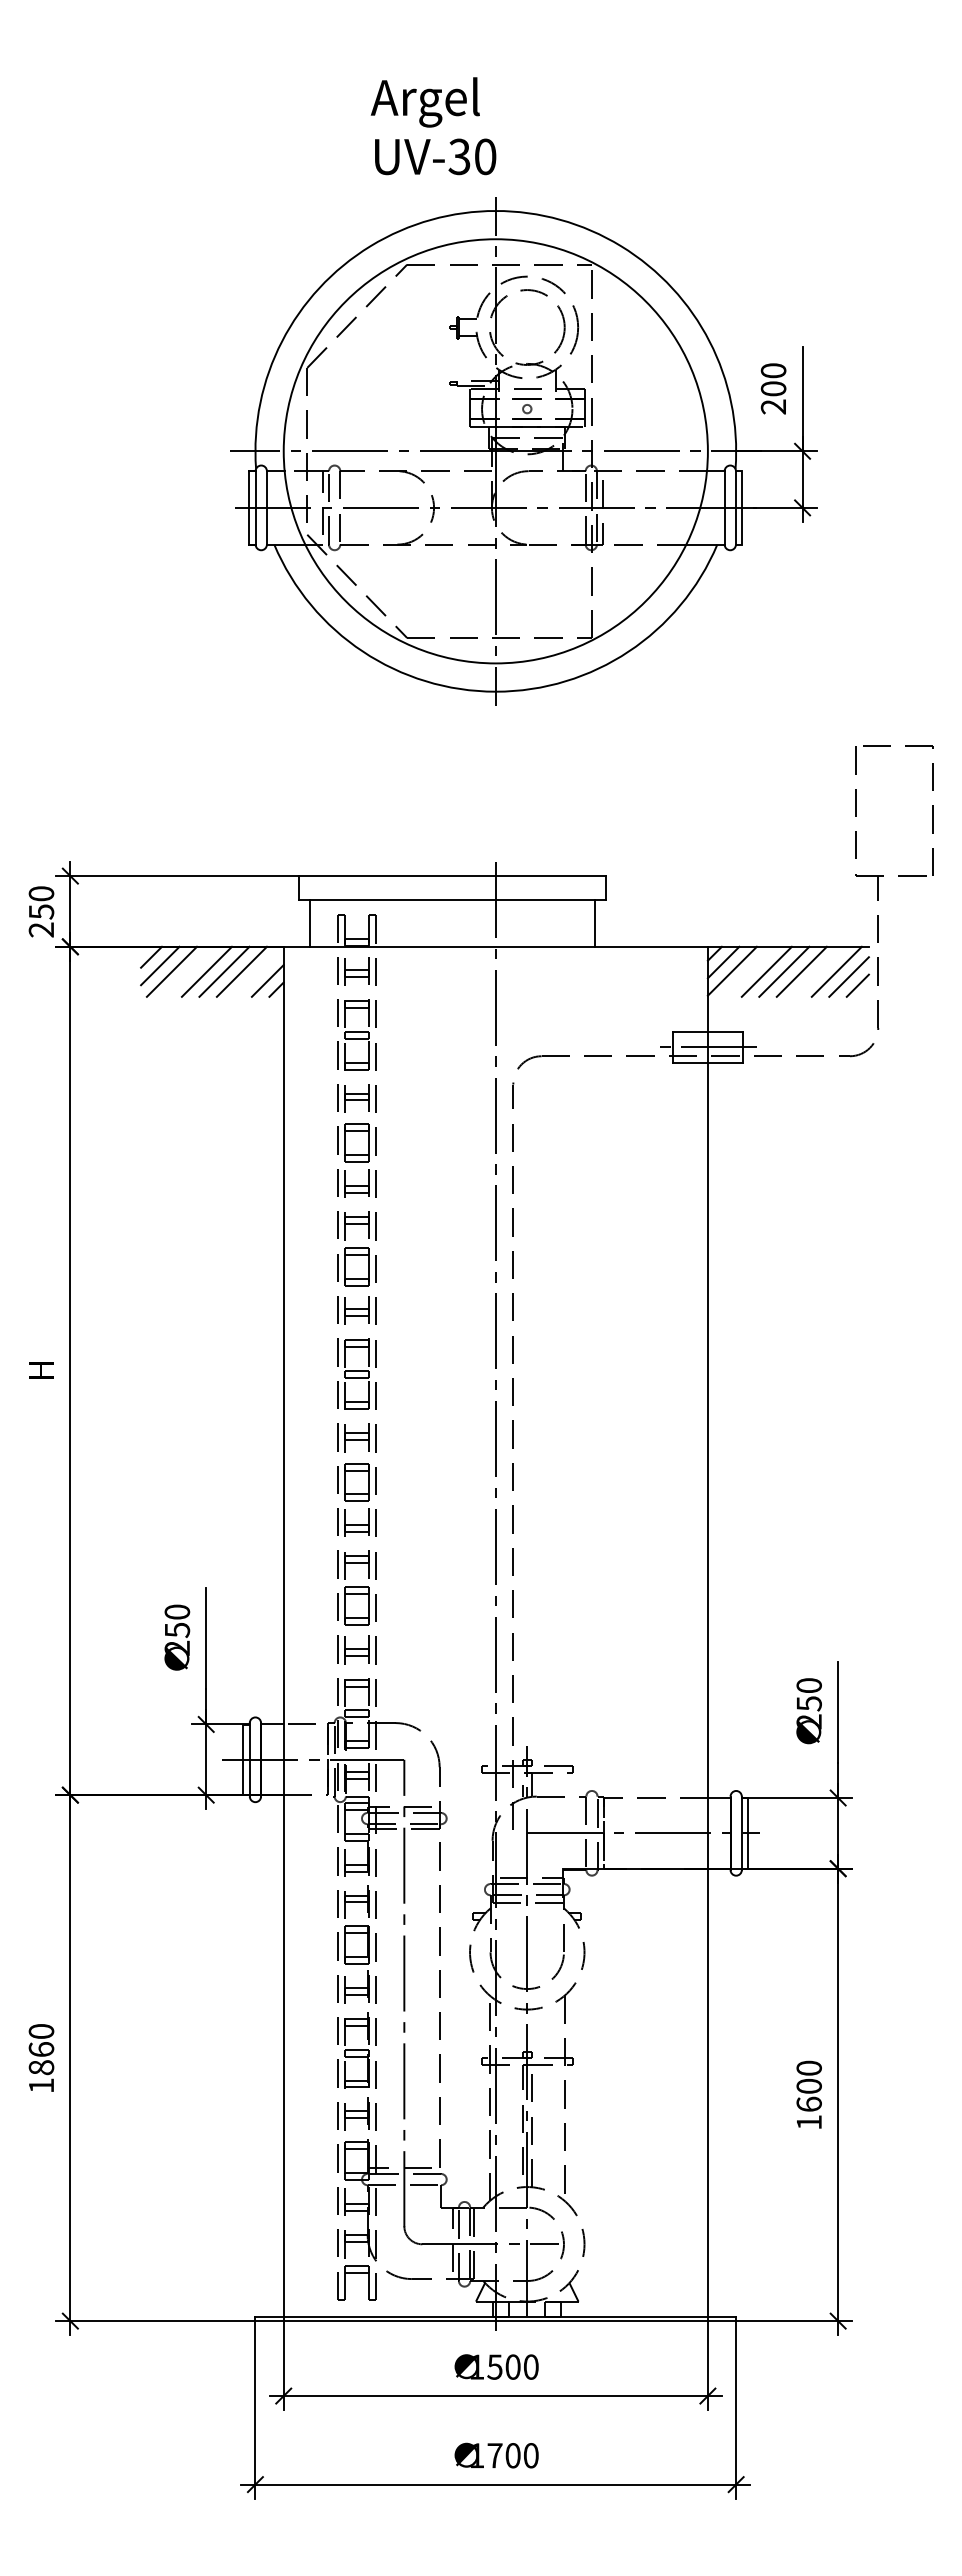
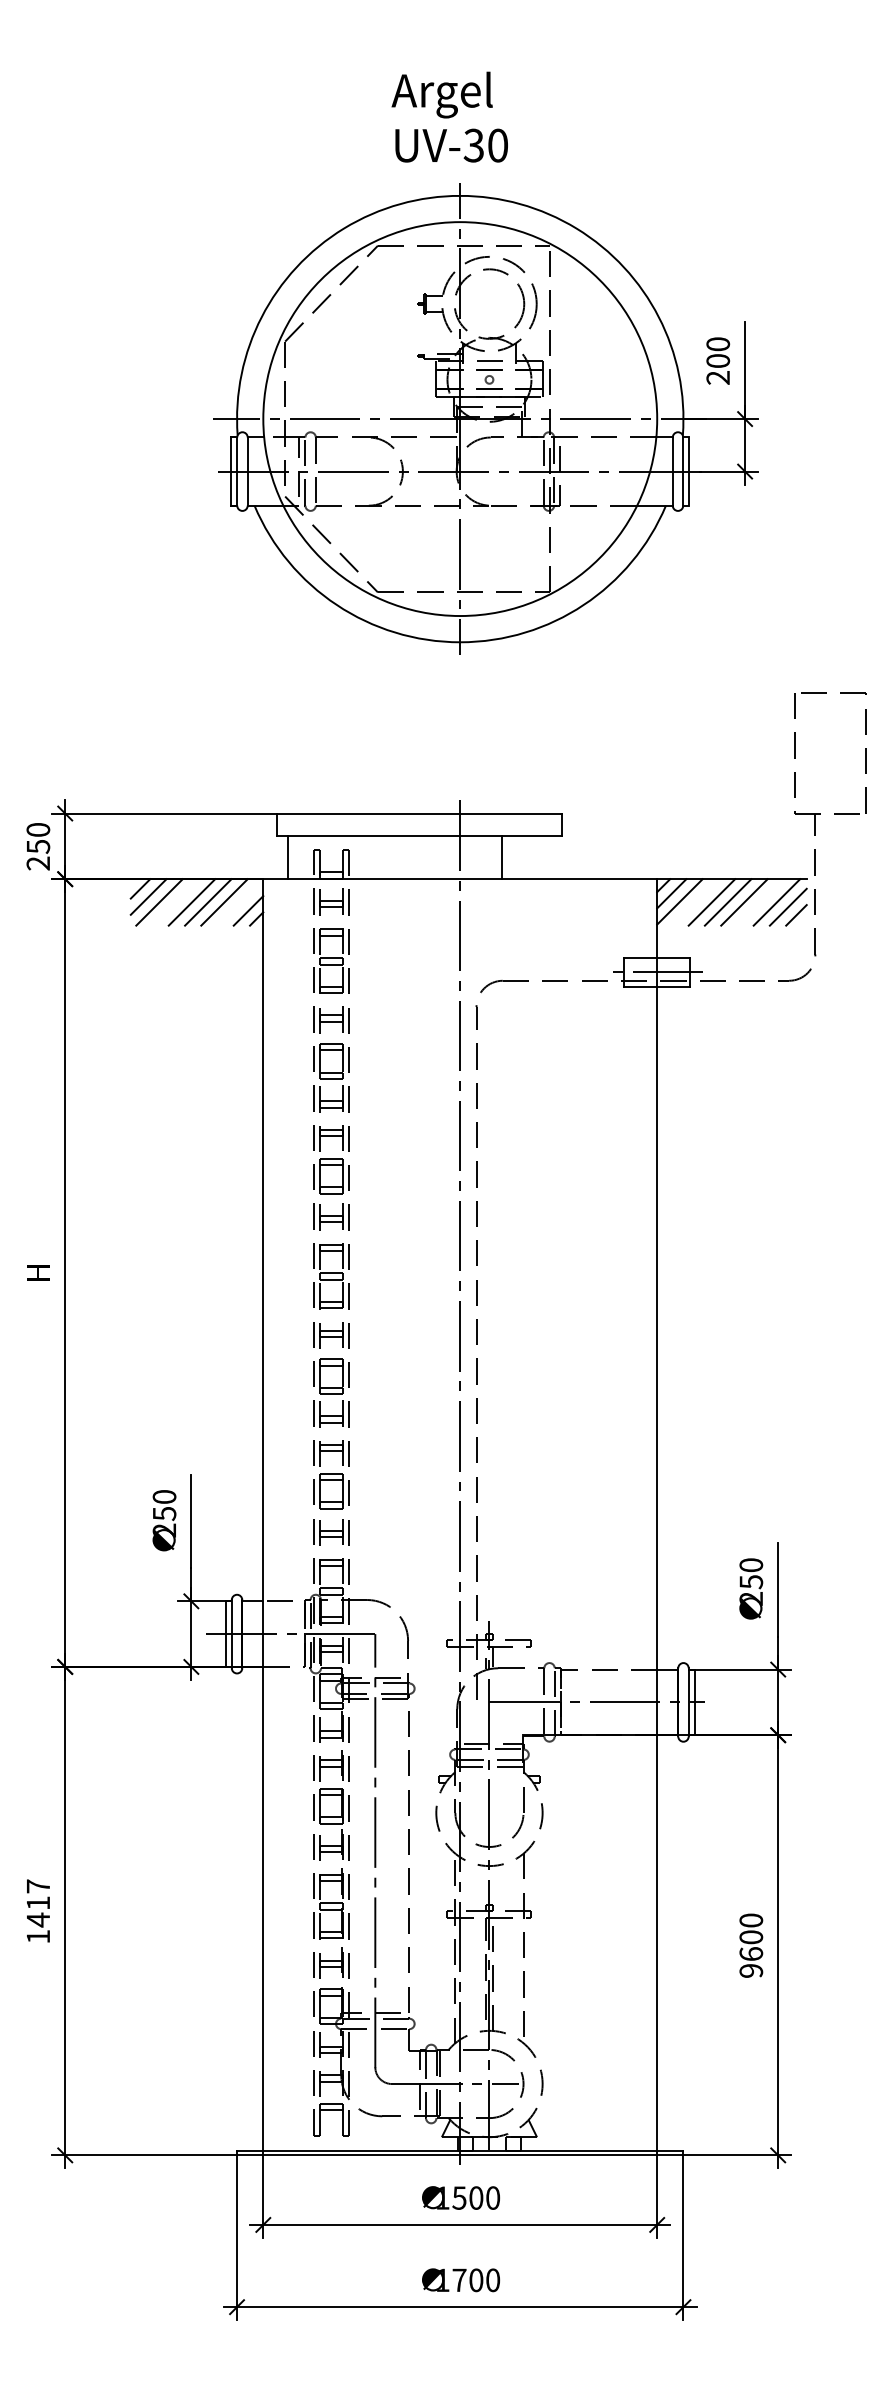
text: (433, 126) -> (449, 117), moved
line: (594, 923) -> (501, 857), moved
text: (41, 2049) -> (38, 1903), 1860 -> 1417
text: (808, 2122) -> (750, 1970), 1600 -> 9600

